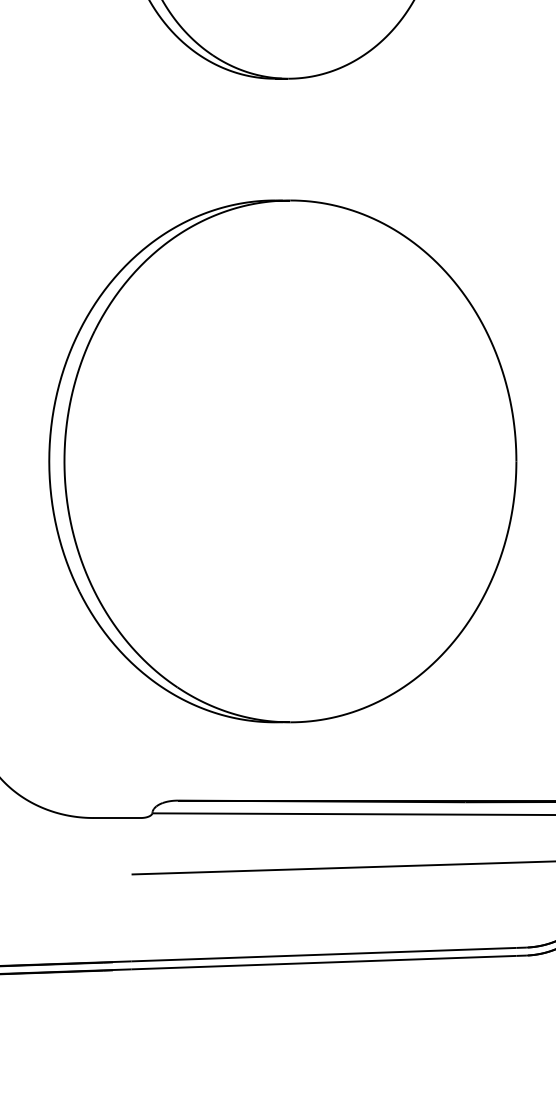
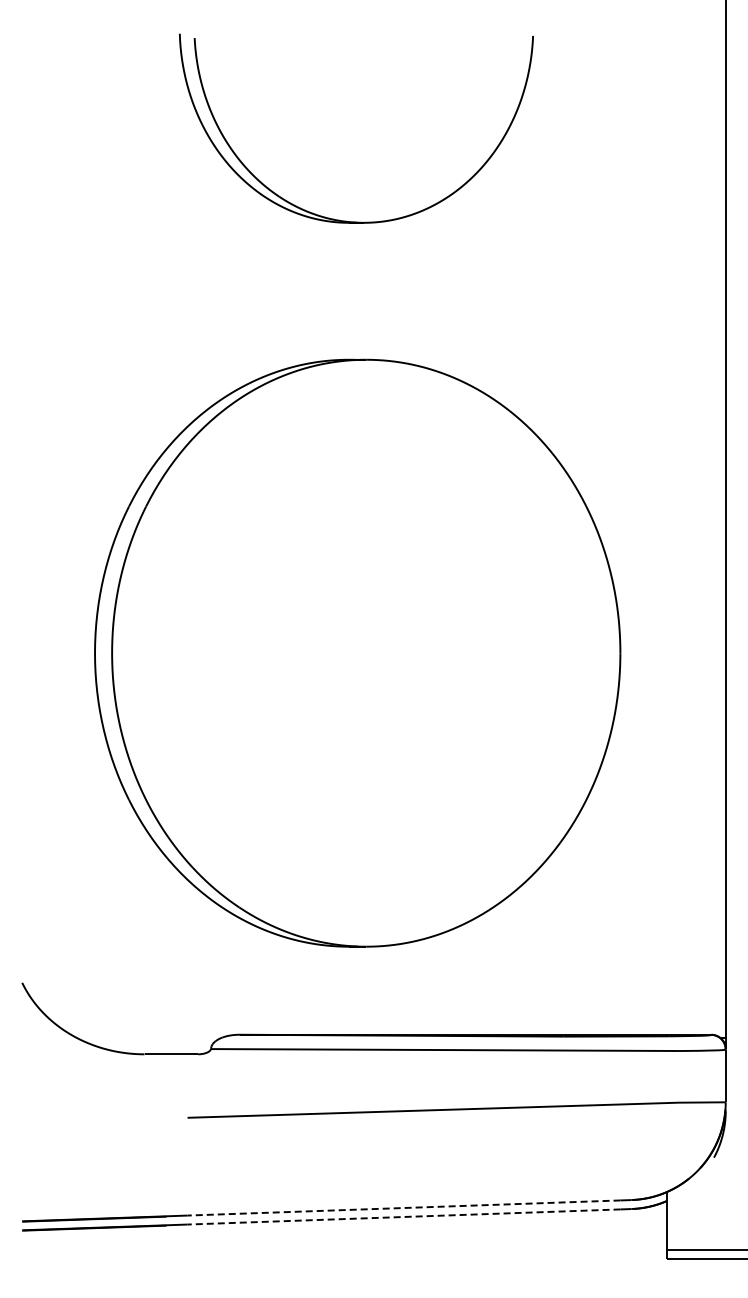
line: (324, 955) -> (404, 1208), solid -> dashed
line: (324, 962) -> (404, 1216), solid -> dashed

